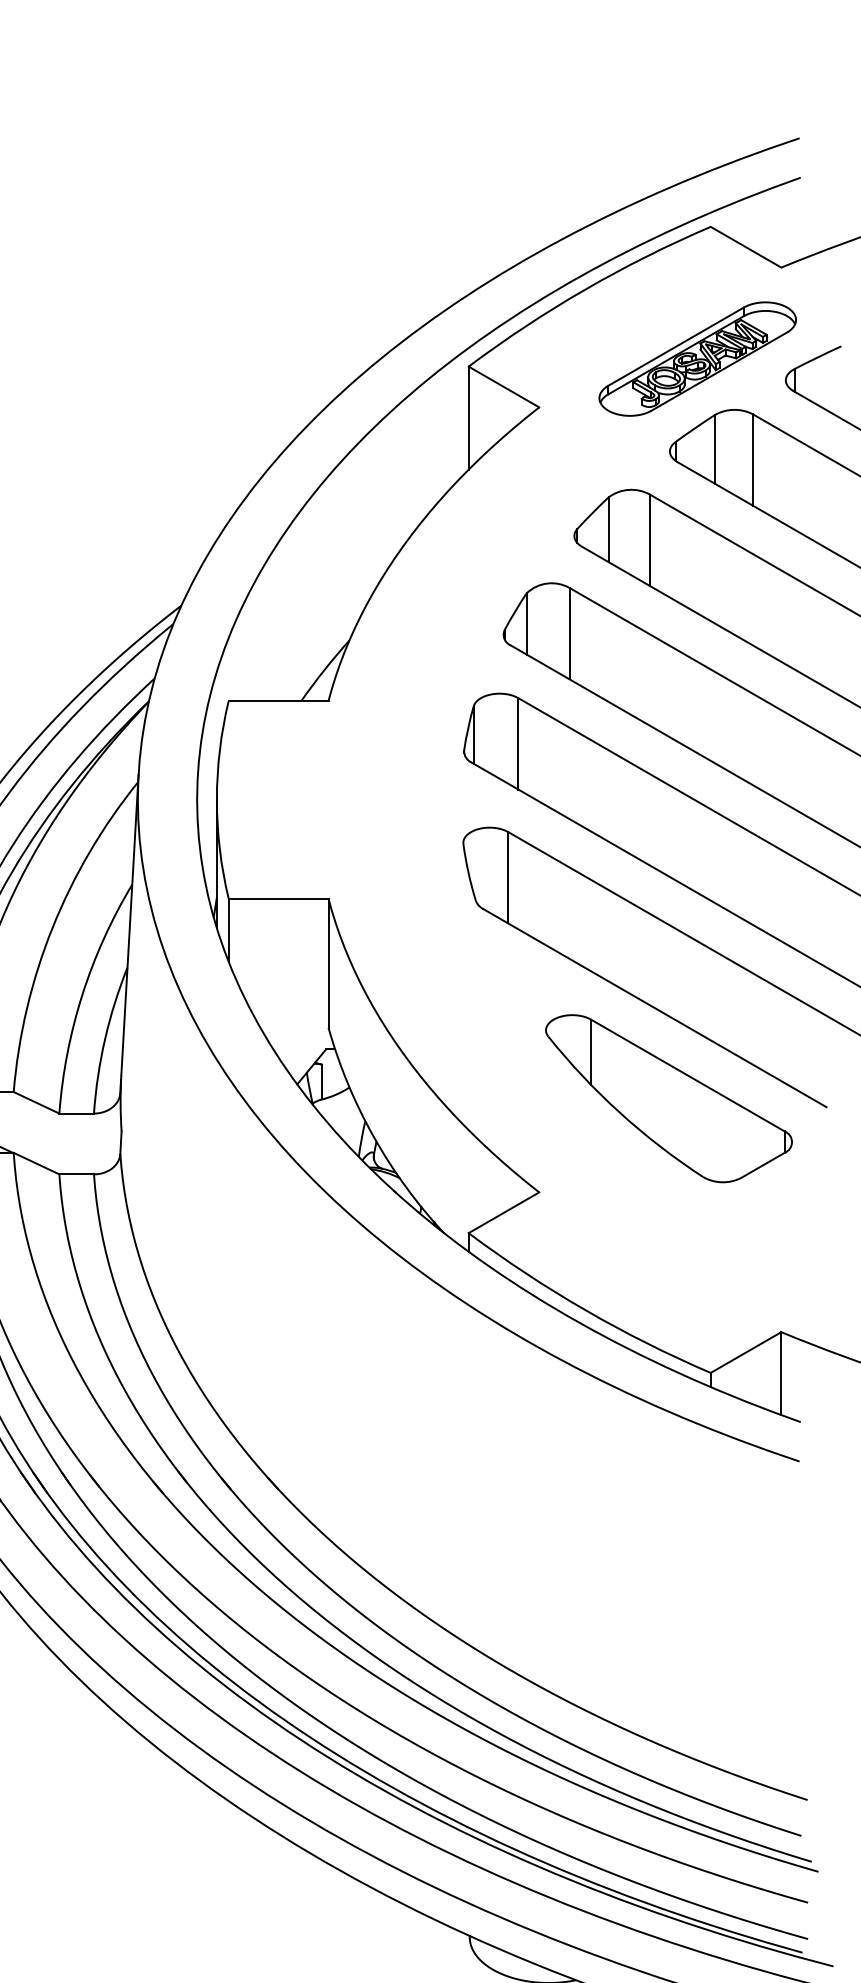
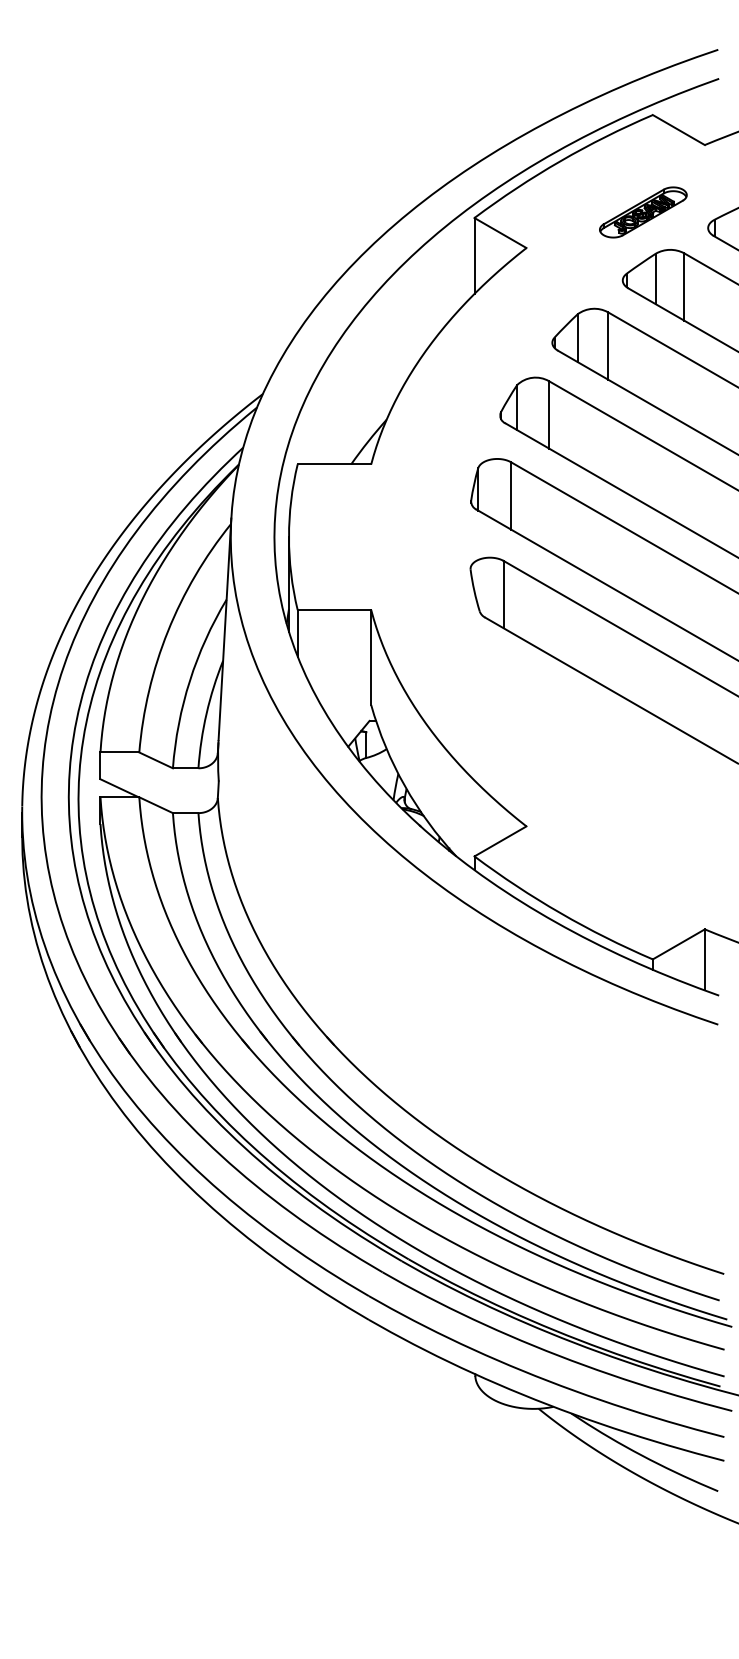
part: (698, 359) -> (643, 212), size x0.6
part: (668, 1097) -> (621, 756), removed

